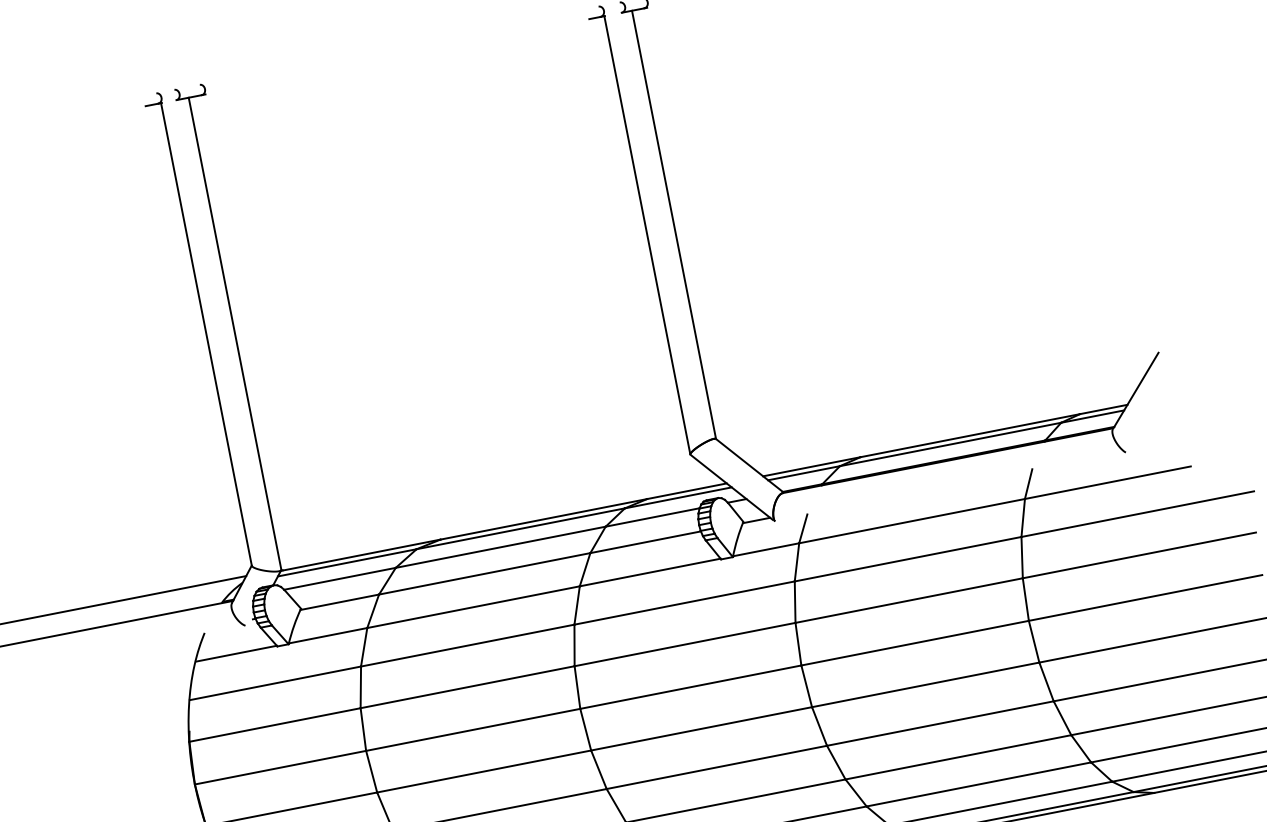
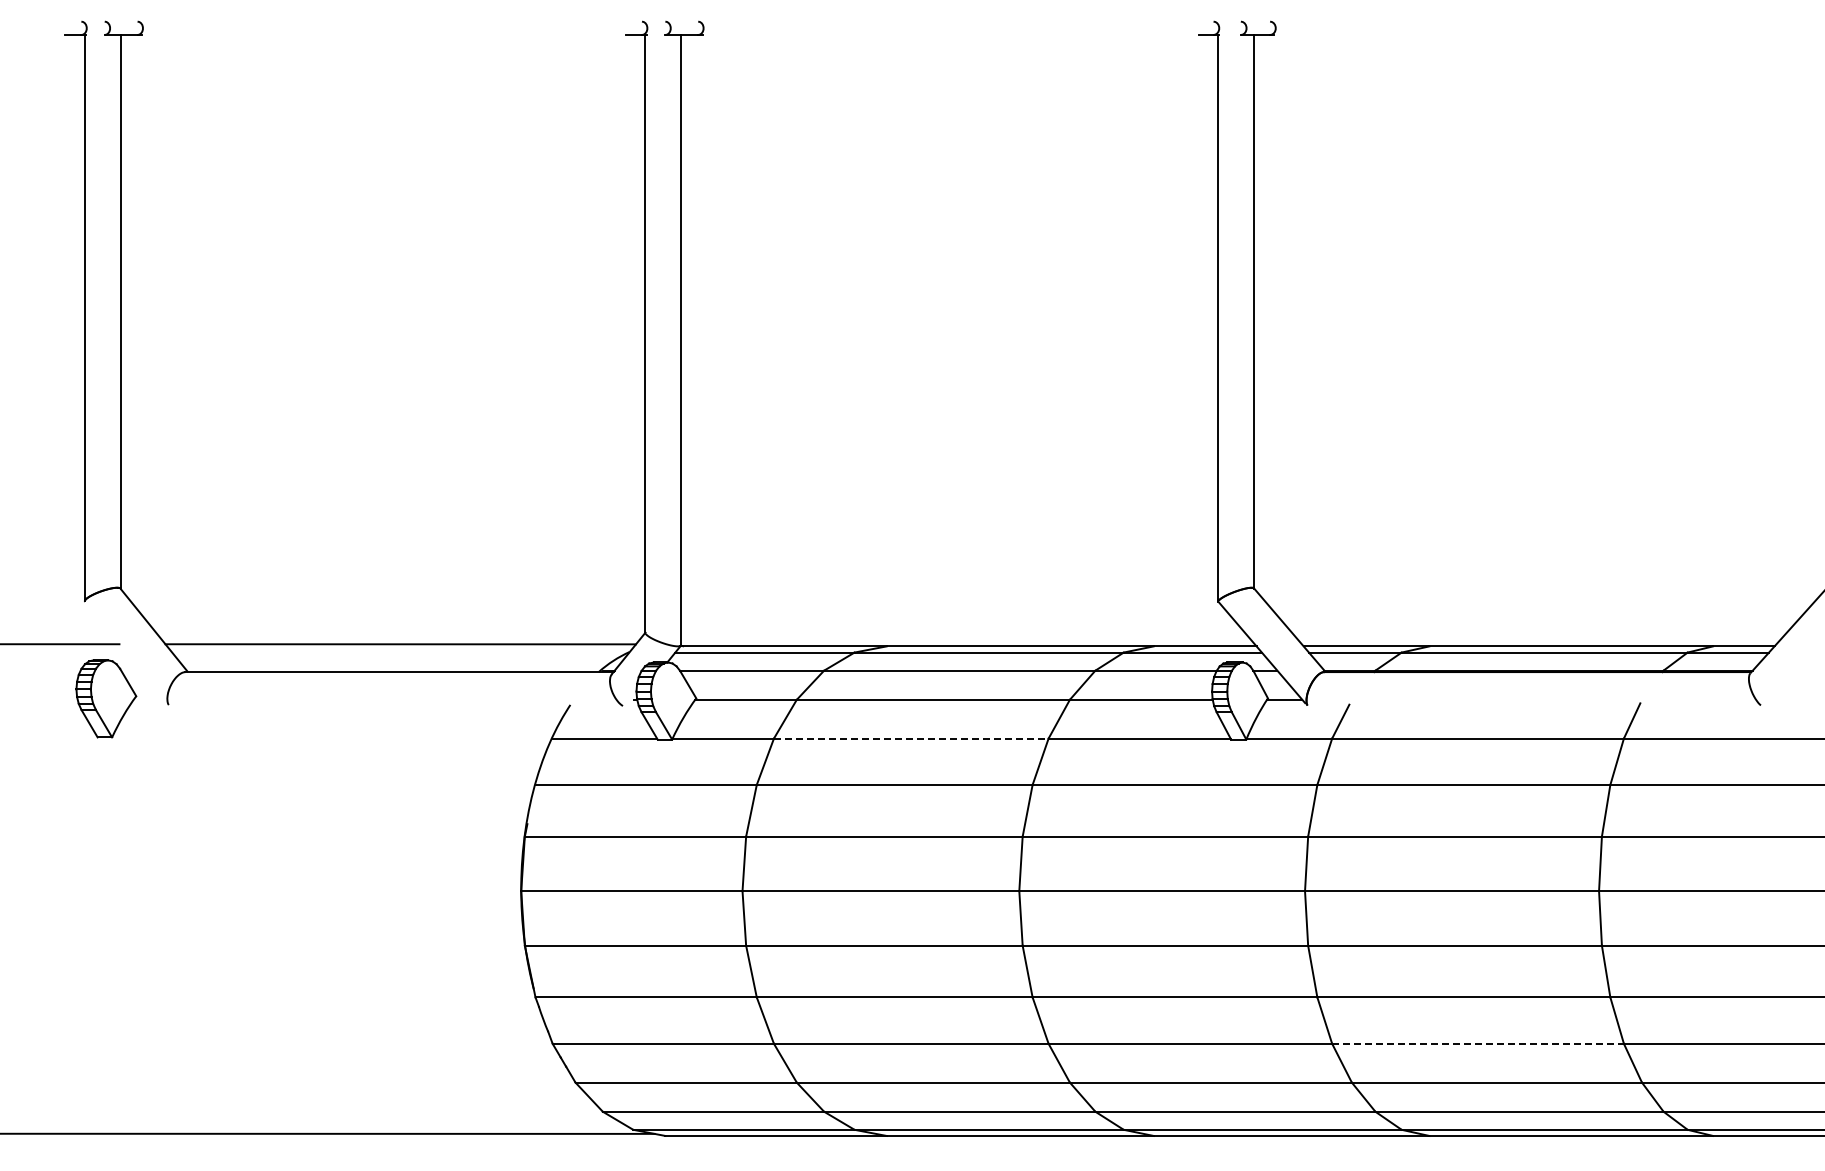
line: (473, 607) -> (911, 738), solid -> dashed
line: (958, 757) -> (1478, 1043), solid -> dashed

